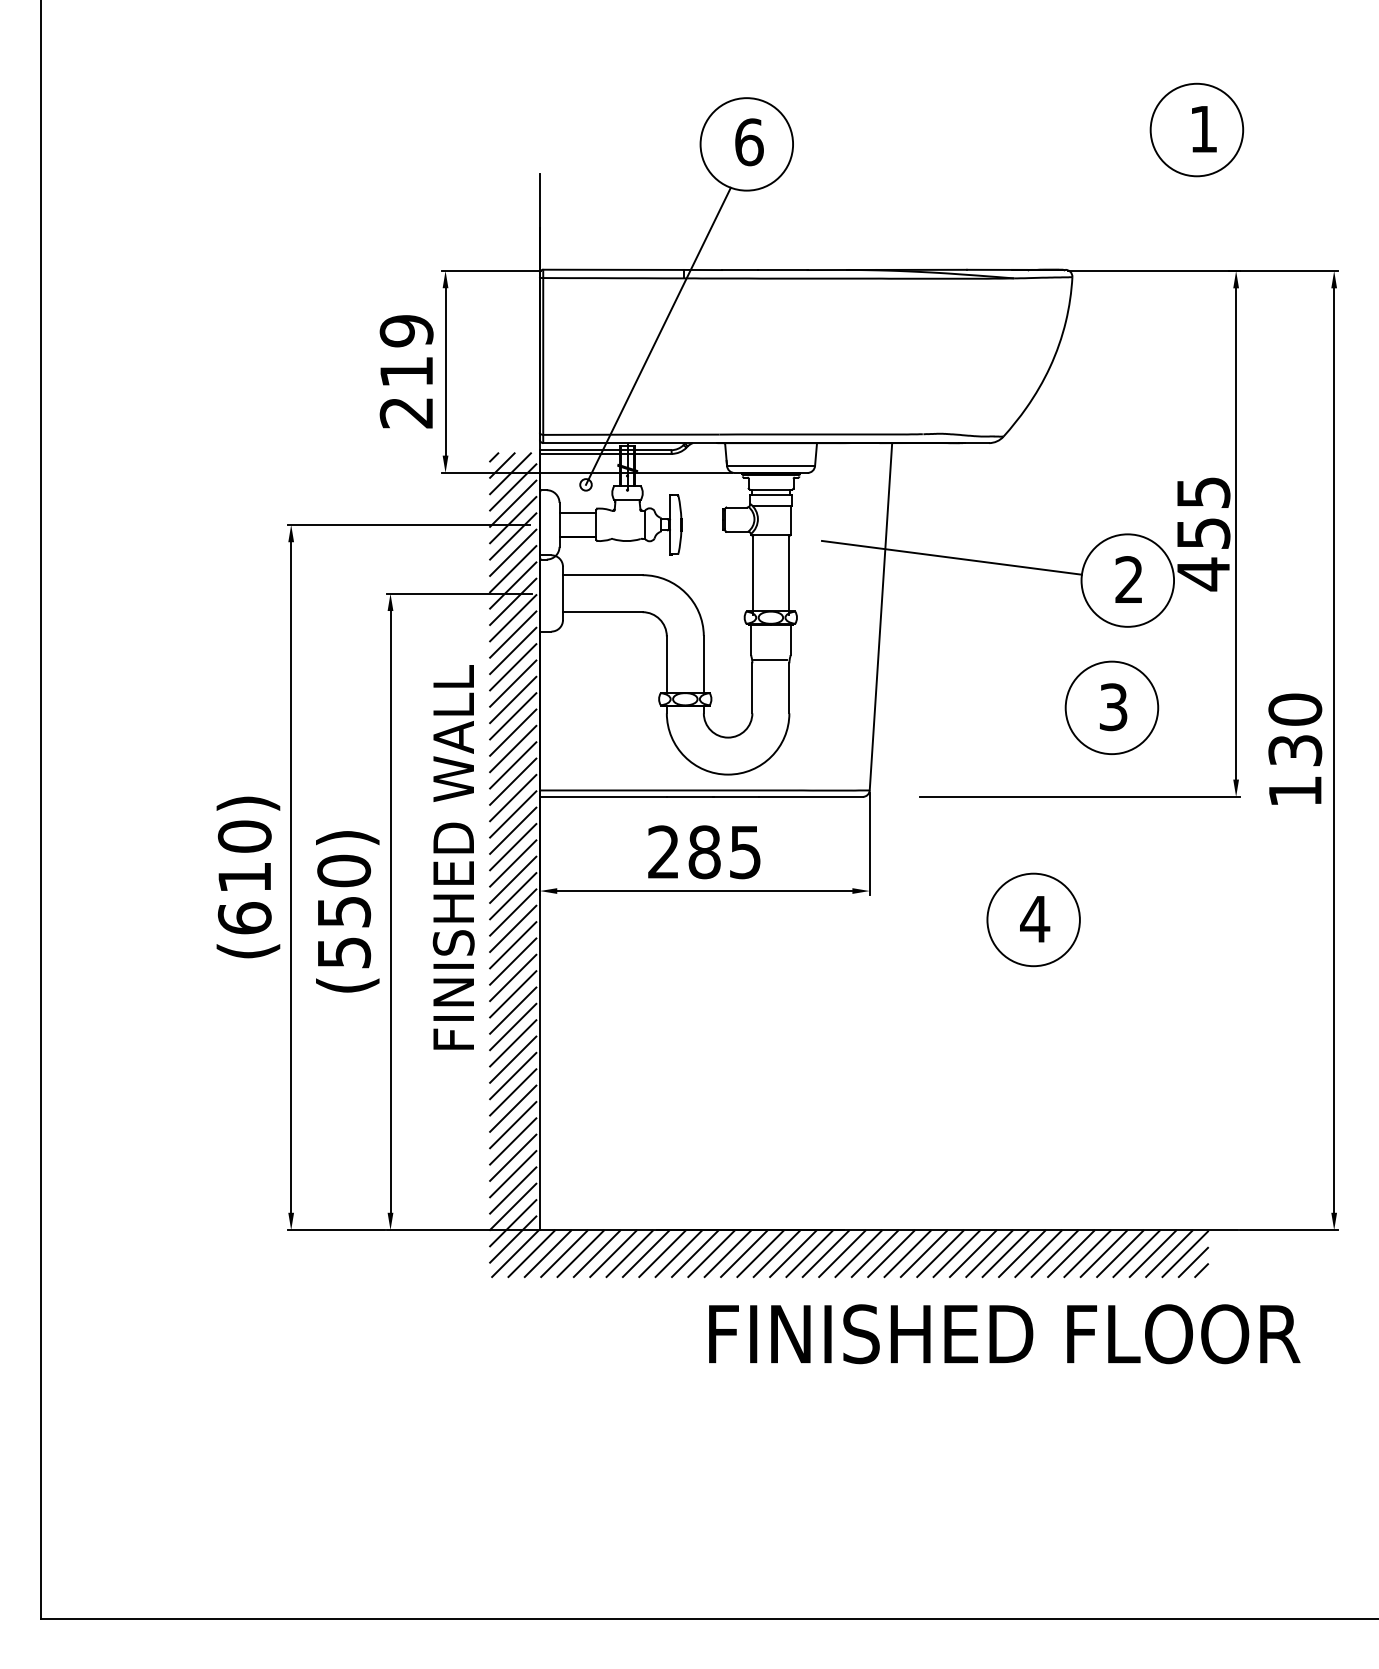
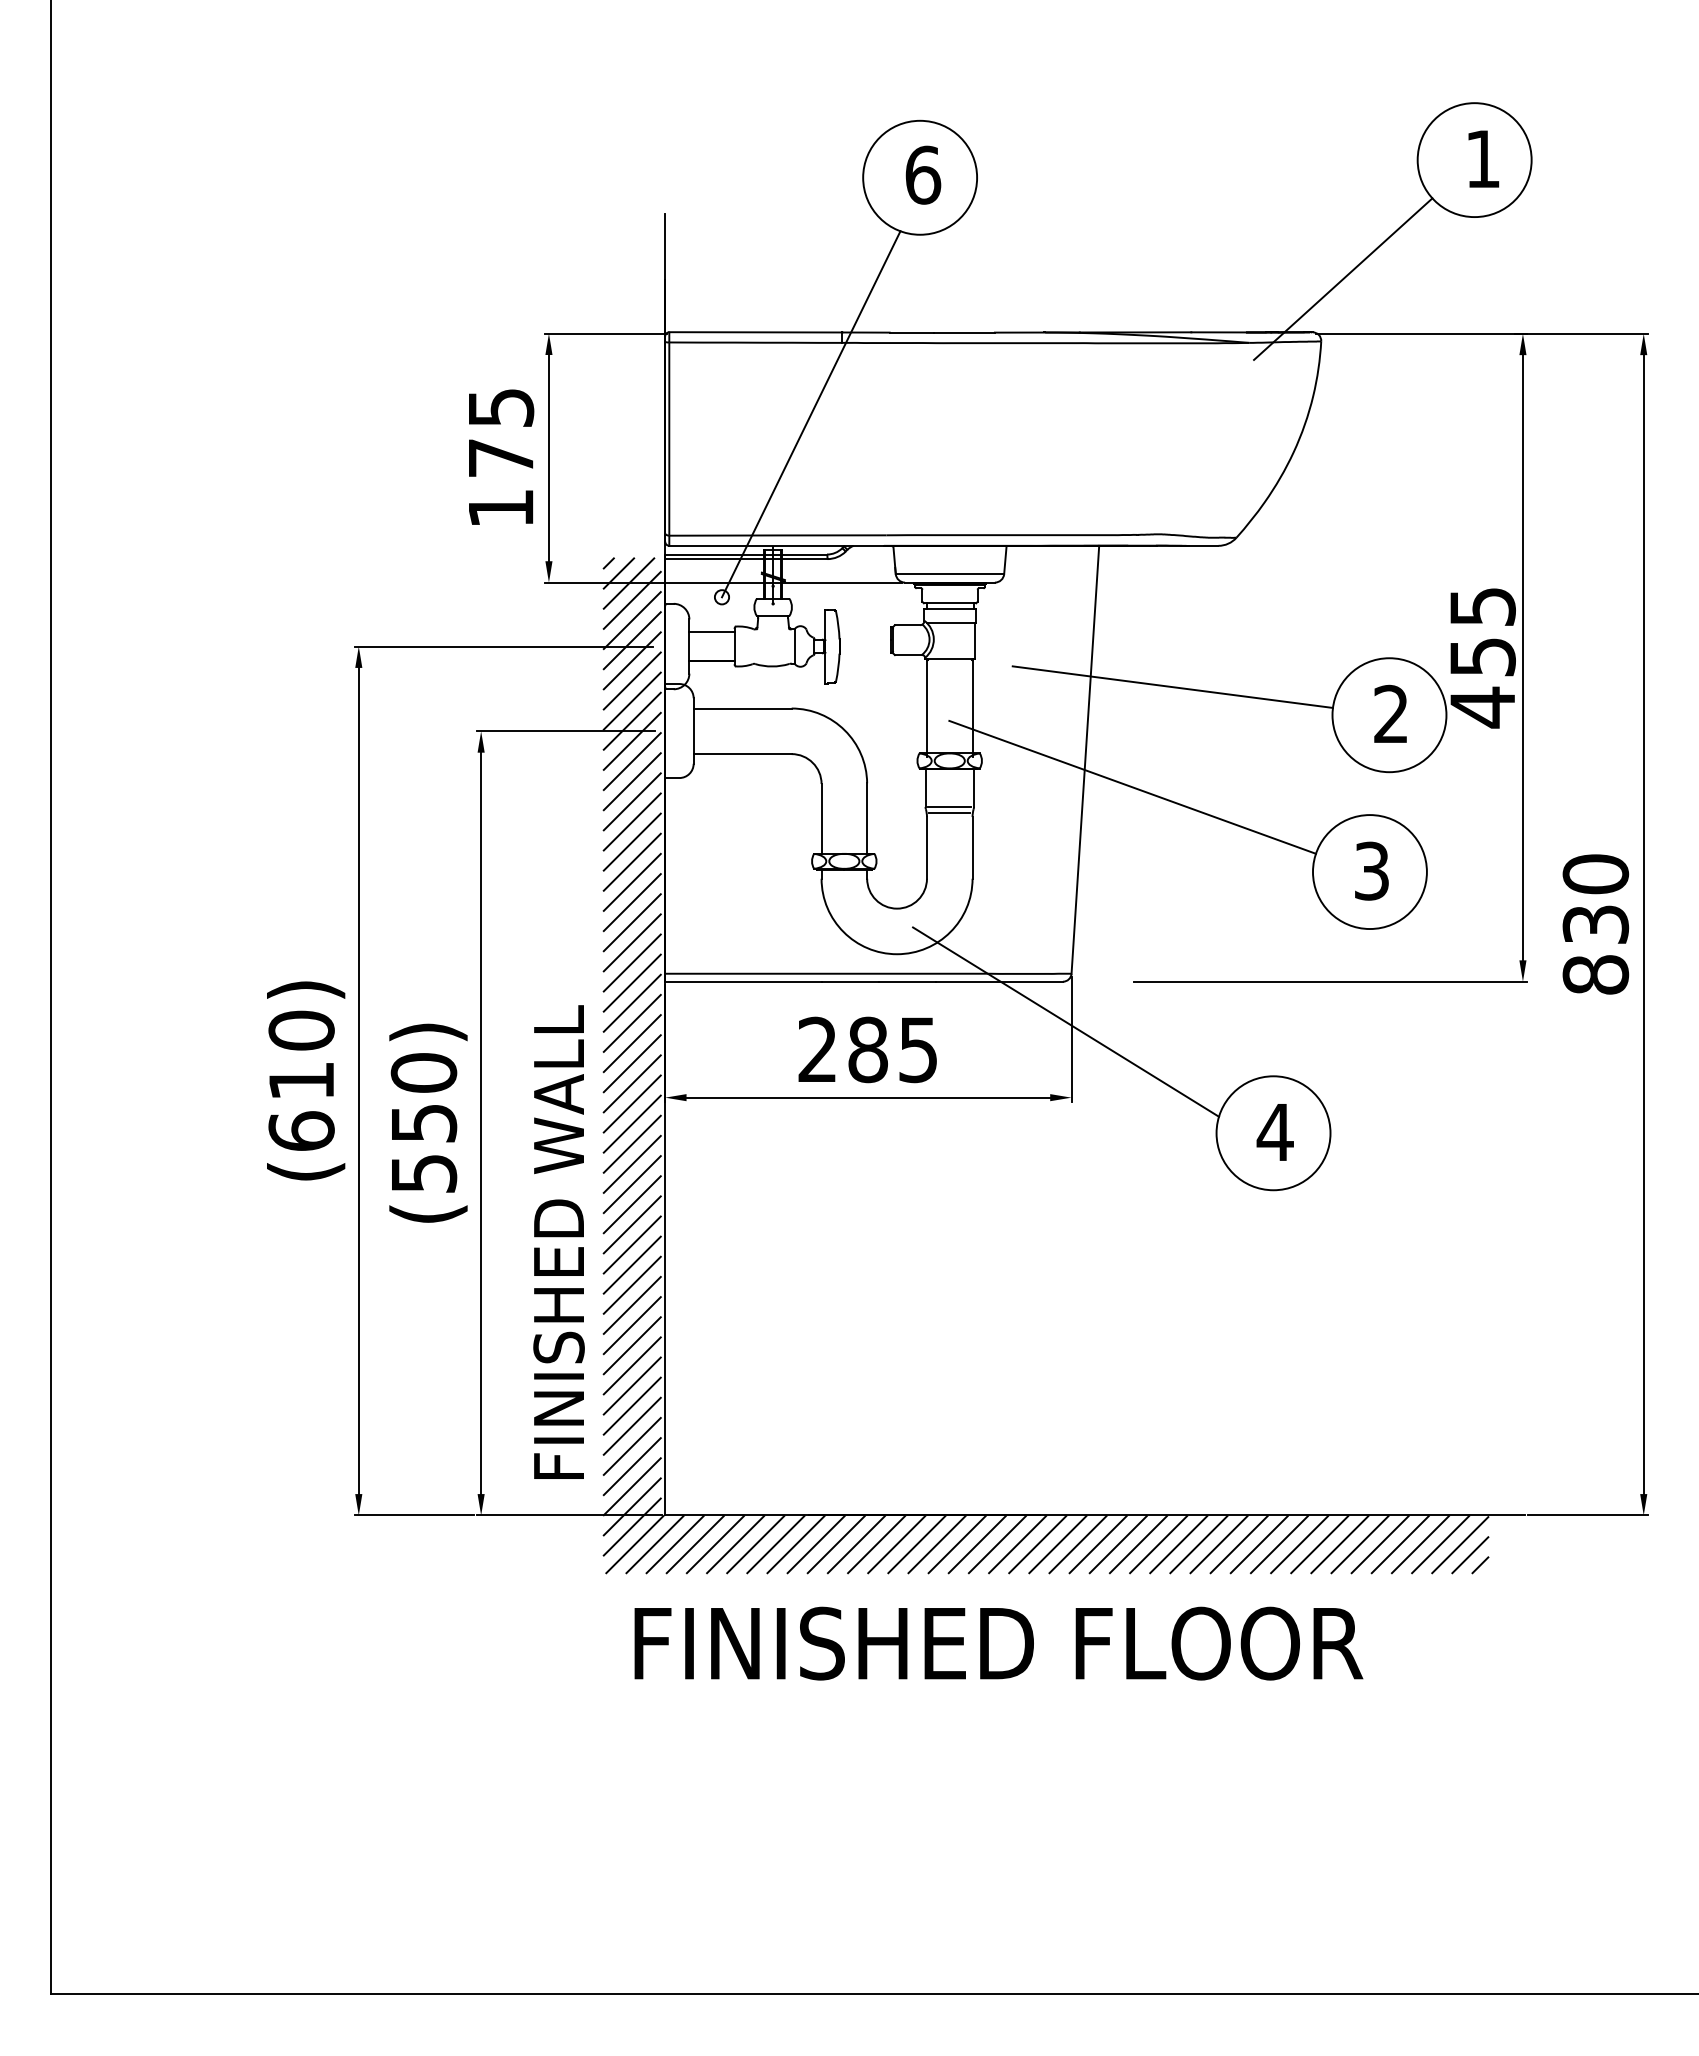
line: (1090, 226) -> (1343, 278), added
text: (406, 371) -> (500, 457), 219 -> 175
line: (919, 638) -> (1132, 786), added
line: (770, 654) -> (949, 806), added
text: (1295, 791) -> (1595, 974), 130 -> 830
line: (864, 829) -> (1065, 1021), added
text: (453, 856) -> (558, 1241), moved
text: (1004, 1334) -> (998, 1643), moved

